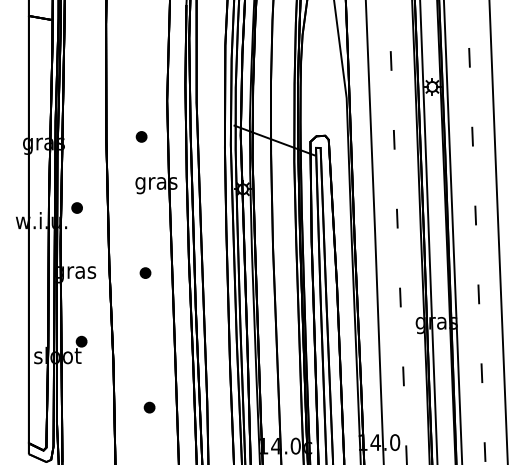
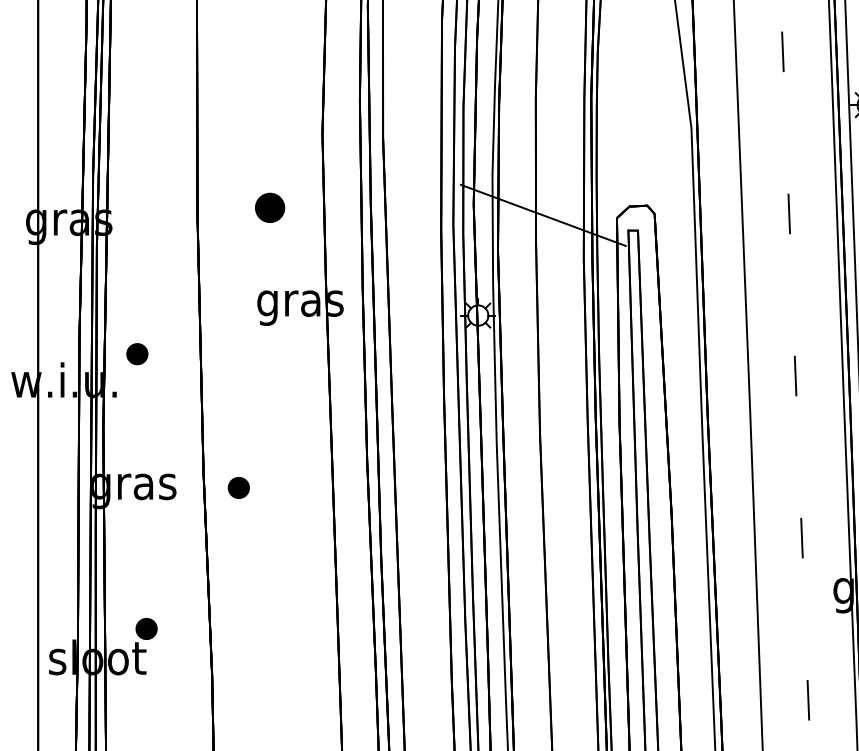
part: (141, 136) -> (269, 207), size x1.4
part: (145, 272) -> (238, 486), moved

